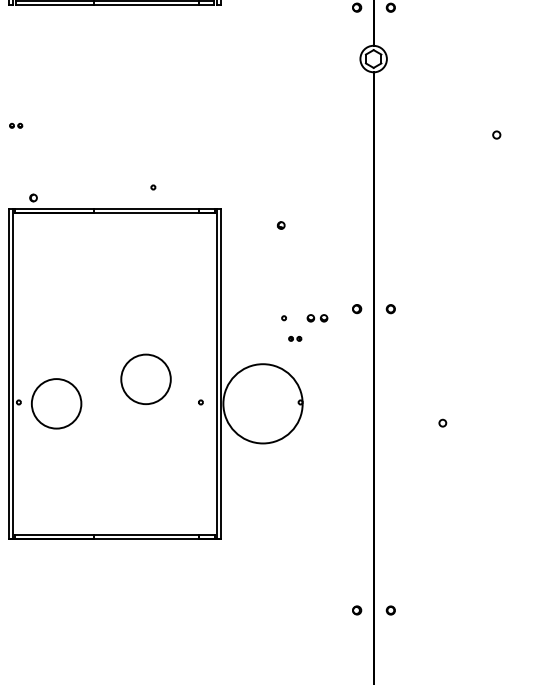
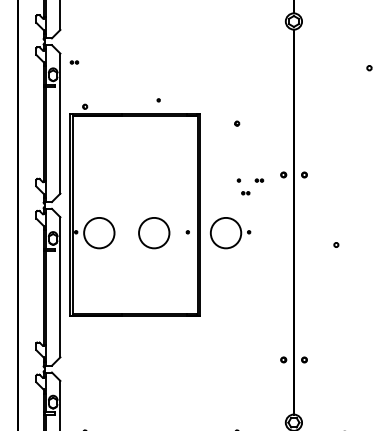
part: (317, 318) -> (259, 180), size x0.62
circle: (146, 379) -> (154, 233), moved
circle: (262, 402) -> (225, 232), size x0.62

